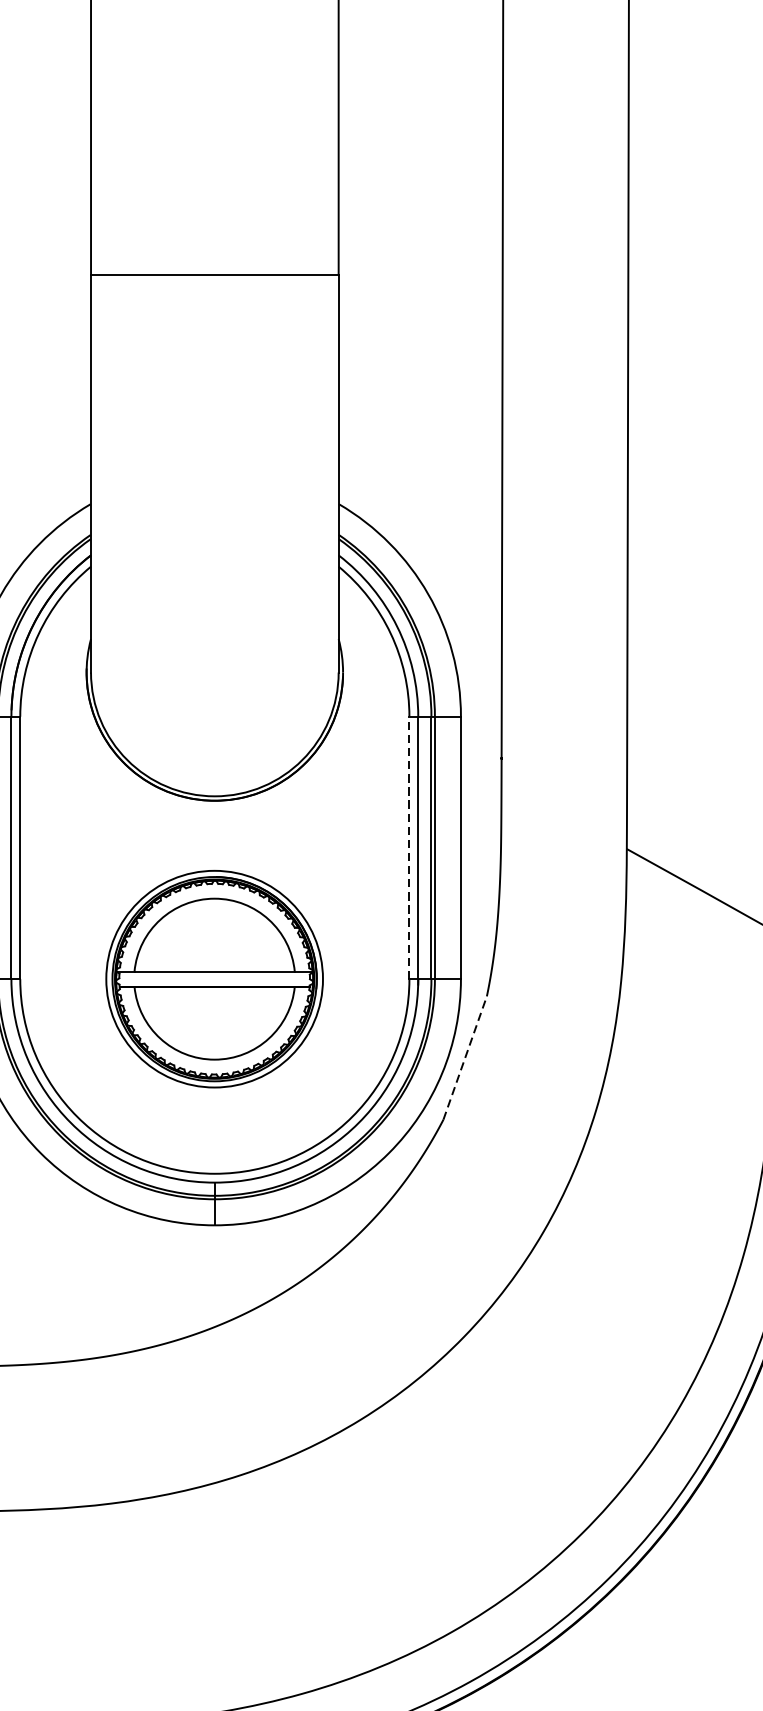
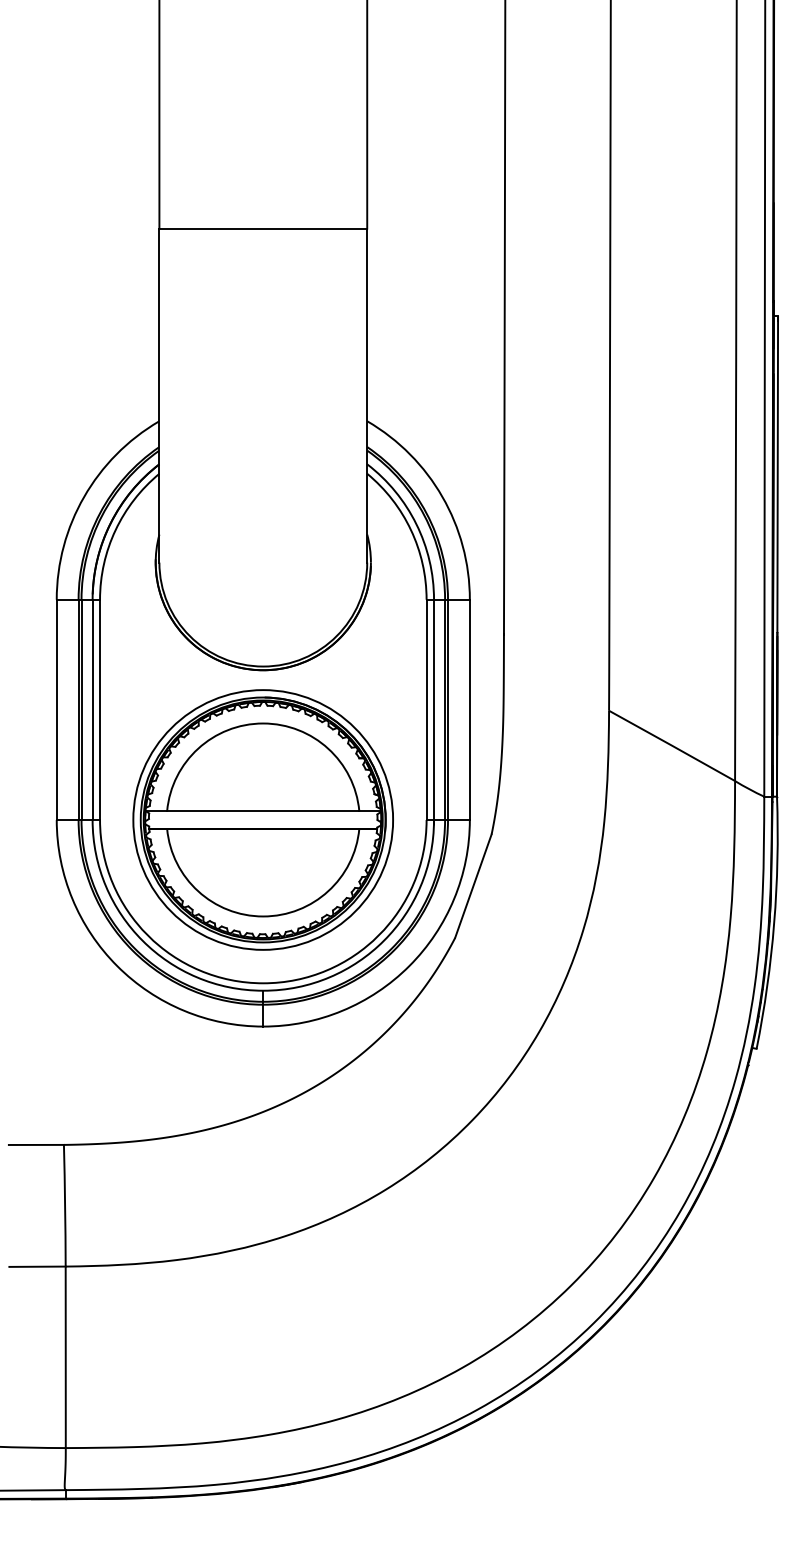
line: (409, 847) -> (426, 709), dashed -> solid
part: (213, 978) -> (262, 819), size x1.43
line: (465, 1058) -> (473, 886), dashed -> solid

